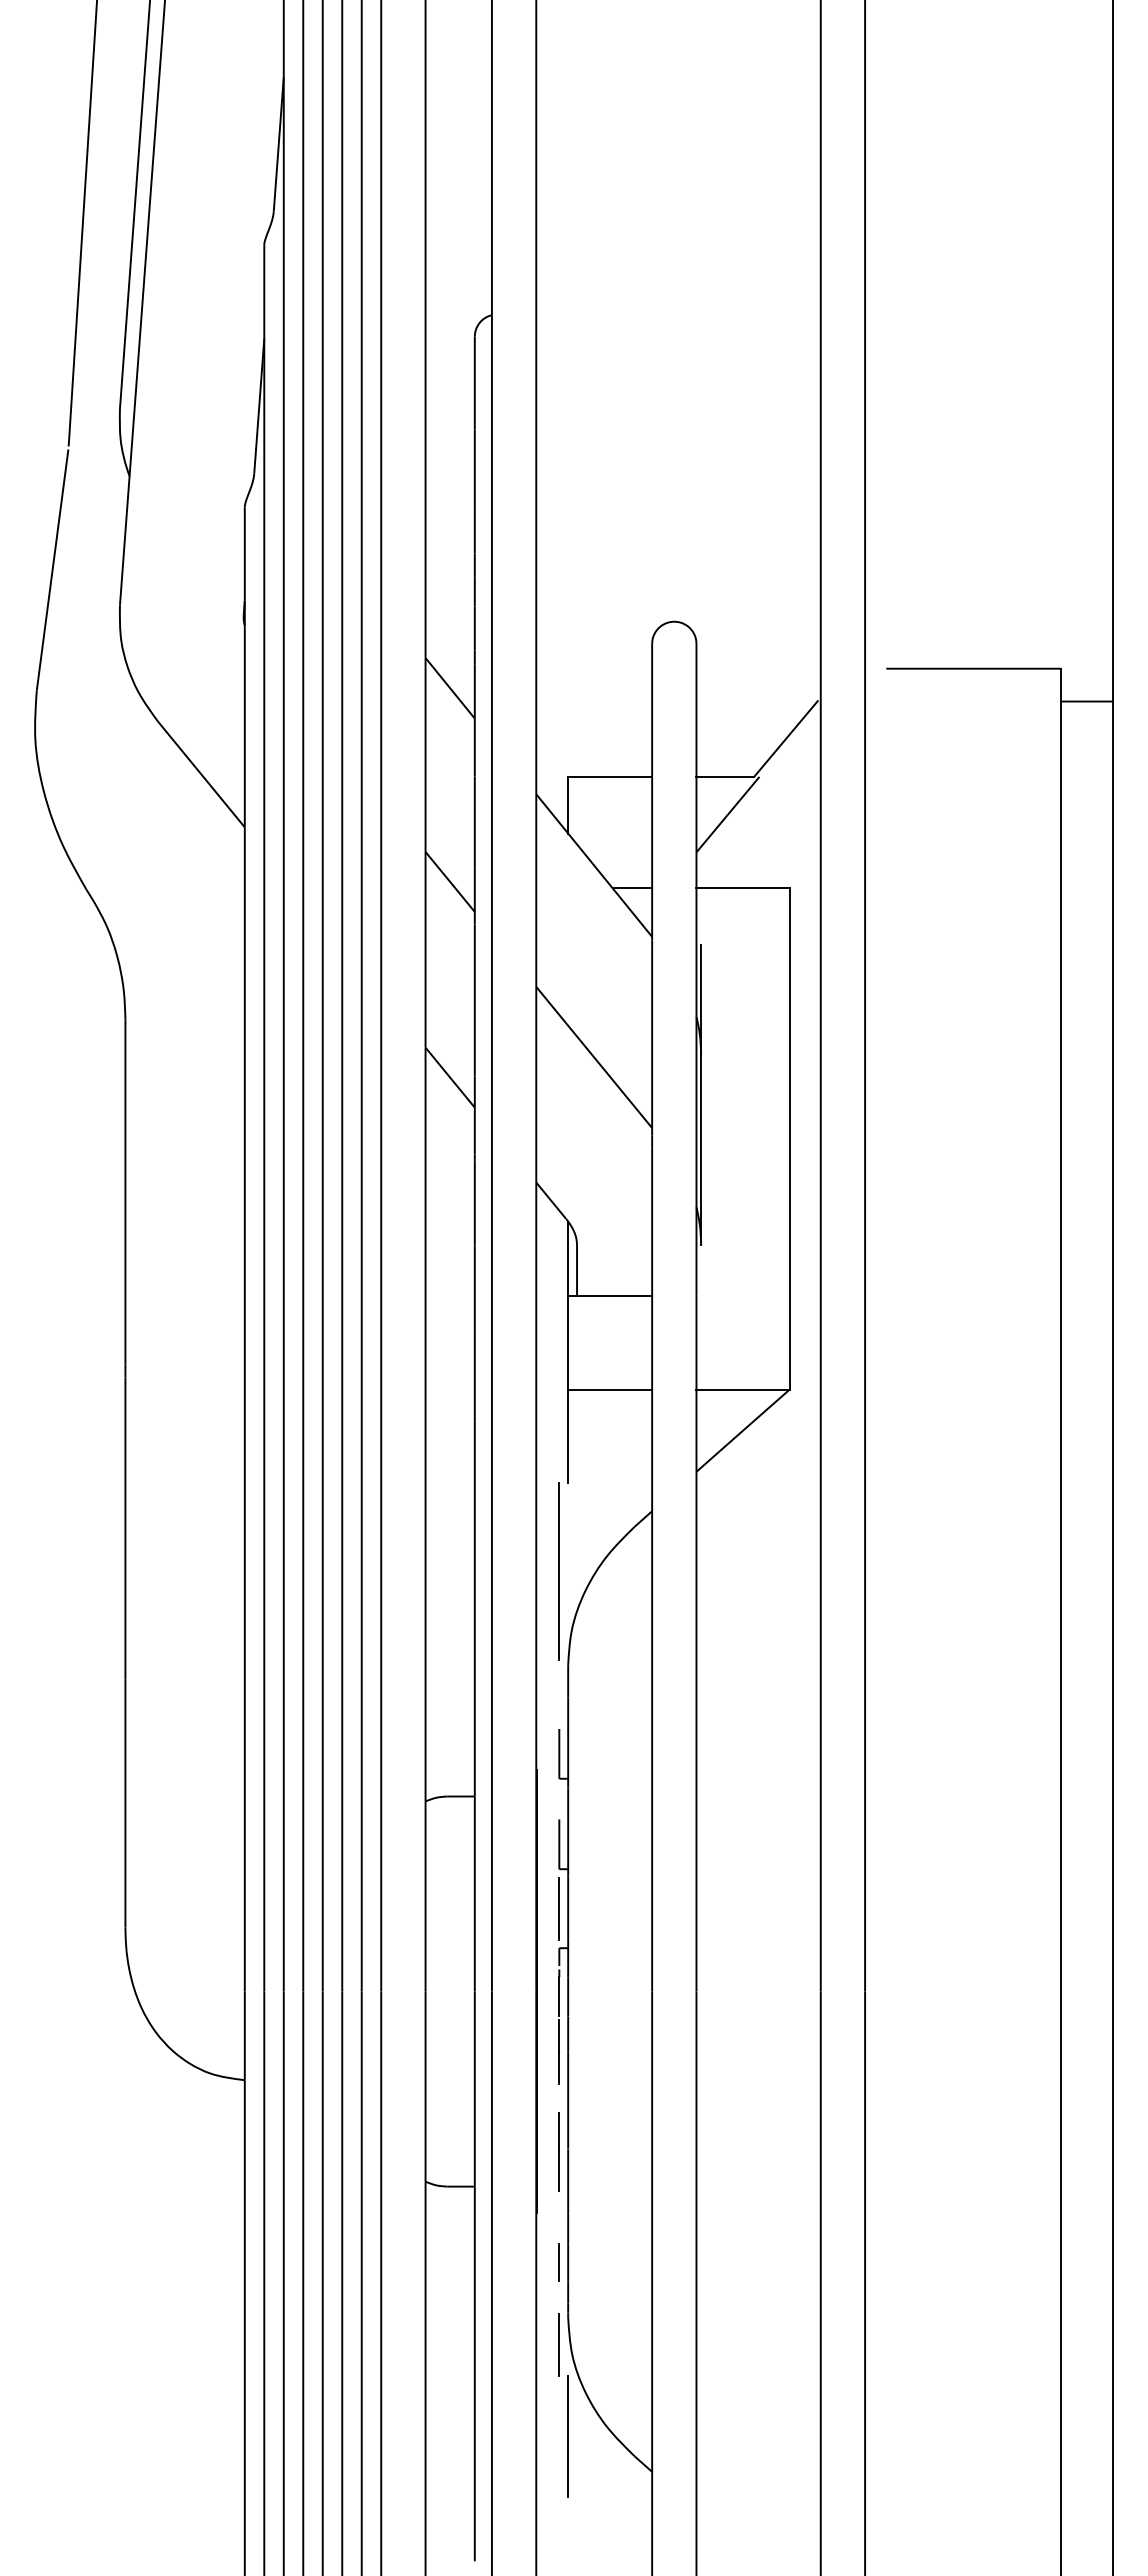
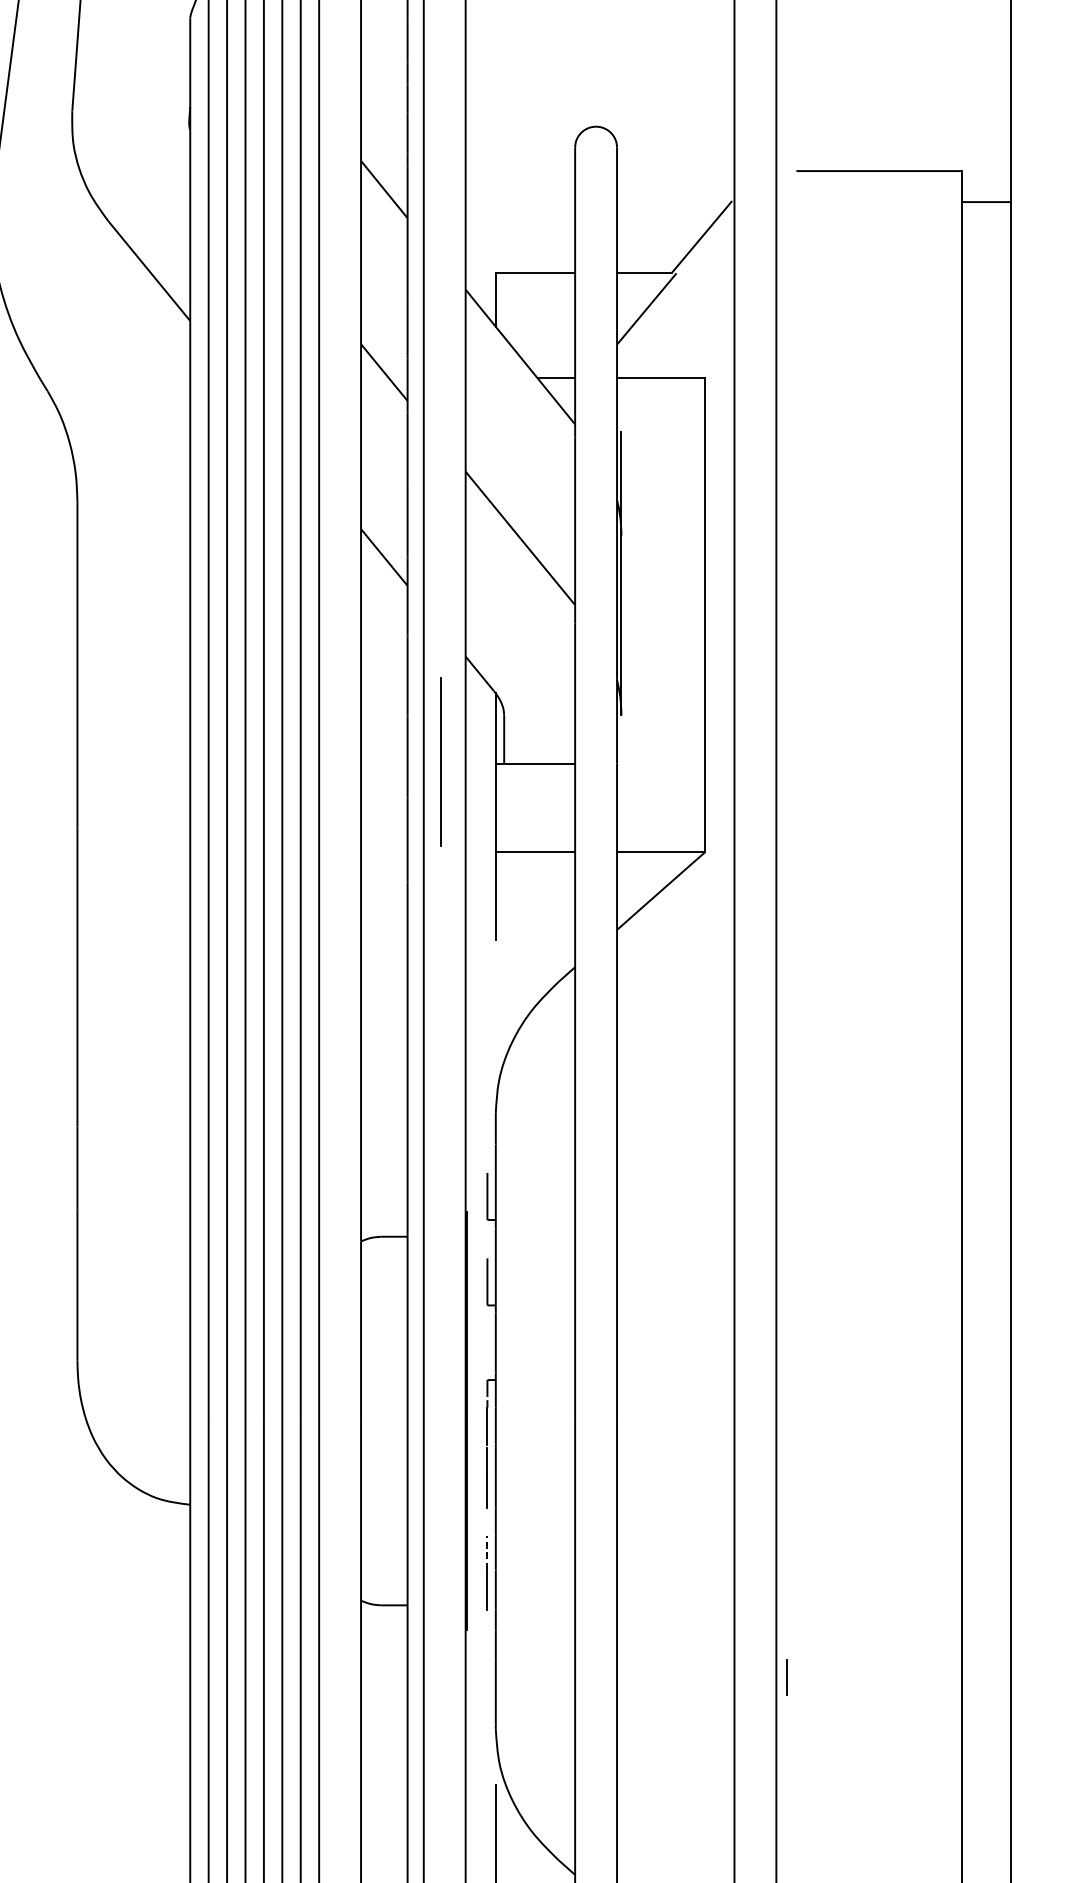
line: (558, 1571) -> (440, 762), moved
line: (559, 1909) -> (487, 1343), removed
line: (559, 2130) -> (487, 1552), solid -> dashed
line: (558, 2262) -> (786, 1677), moved
line: (559, 2345) -> (487, 1755), removed

